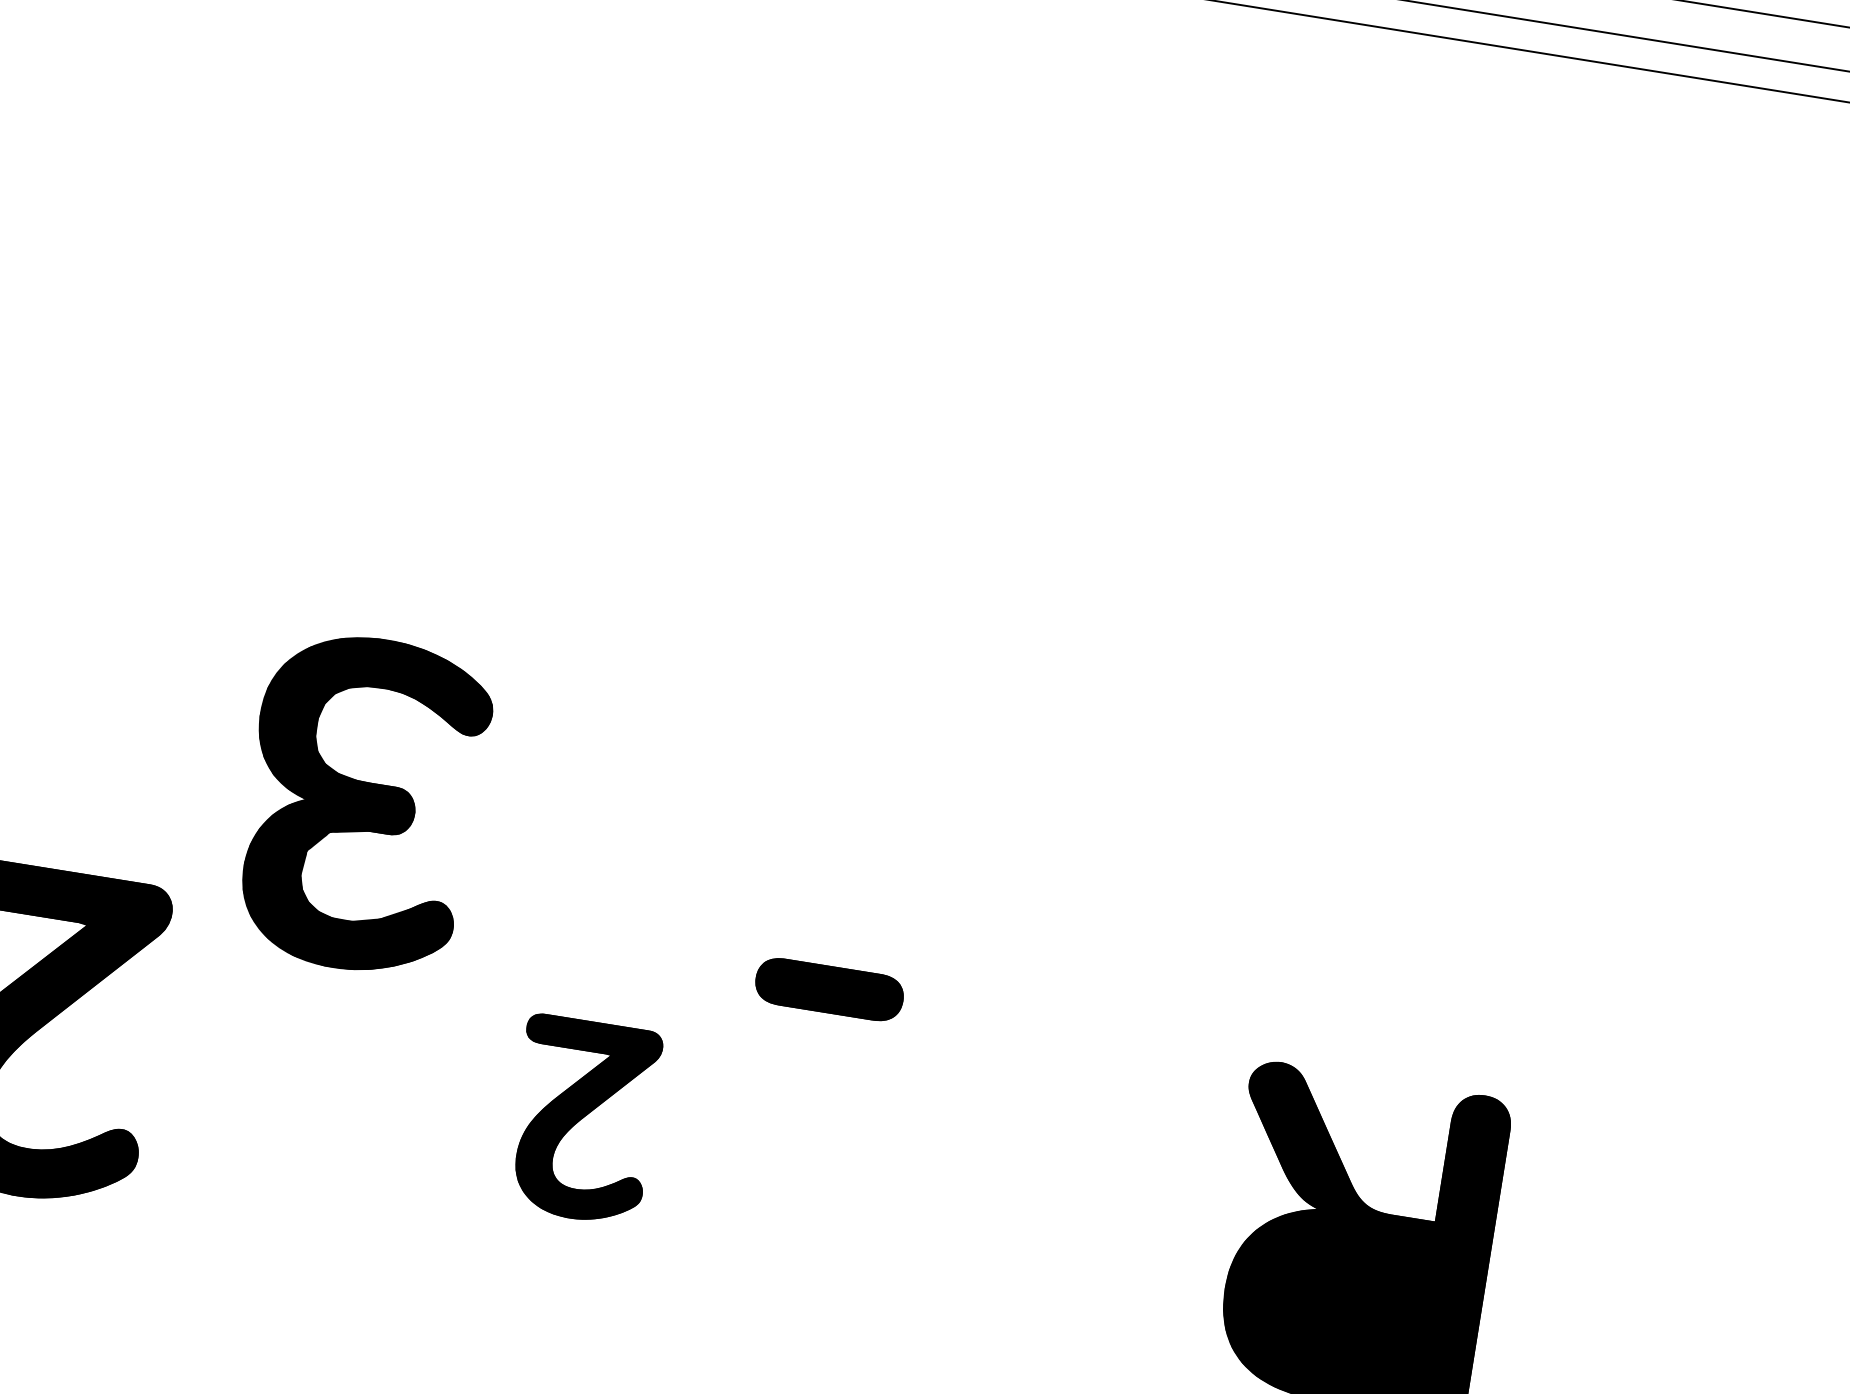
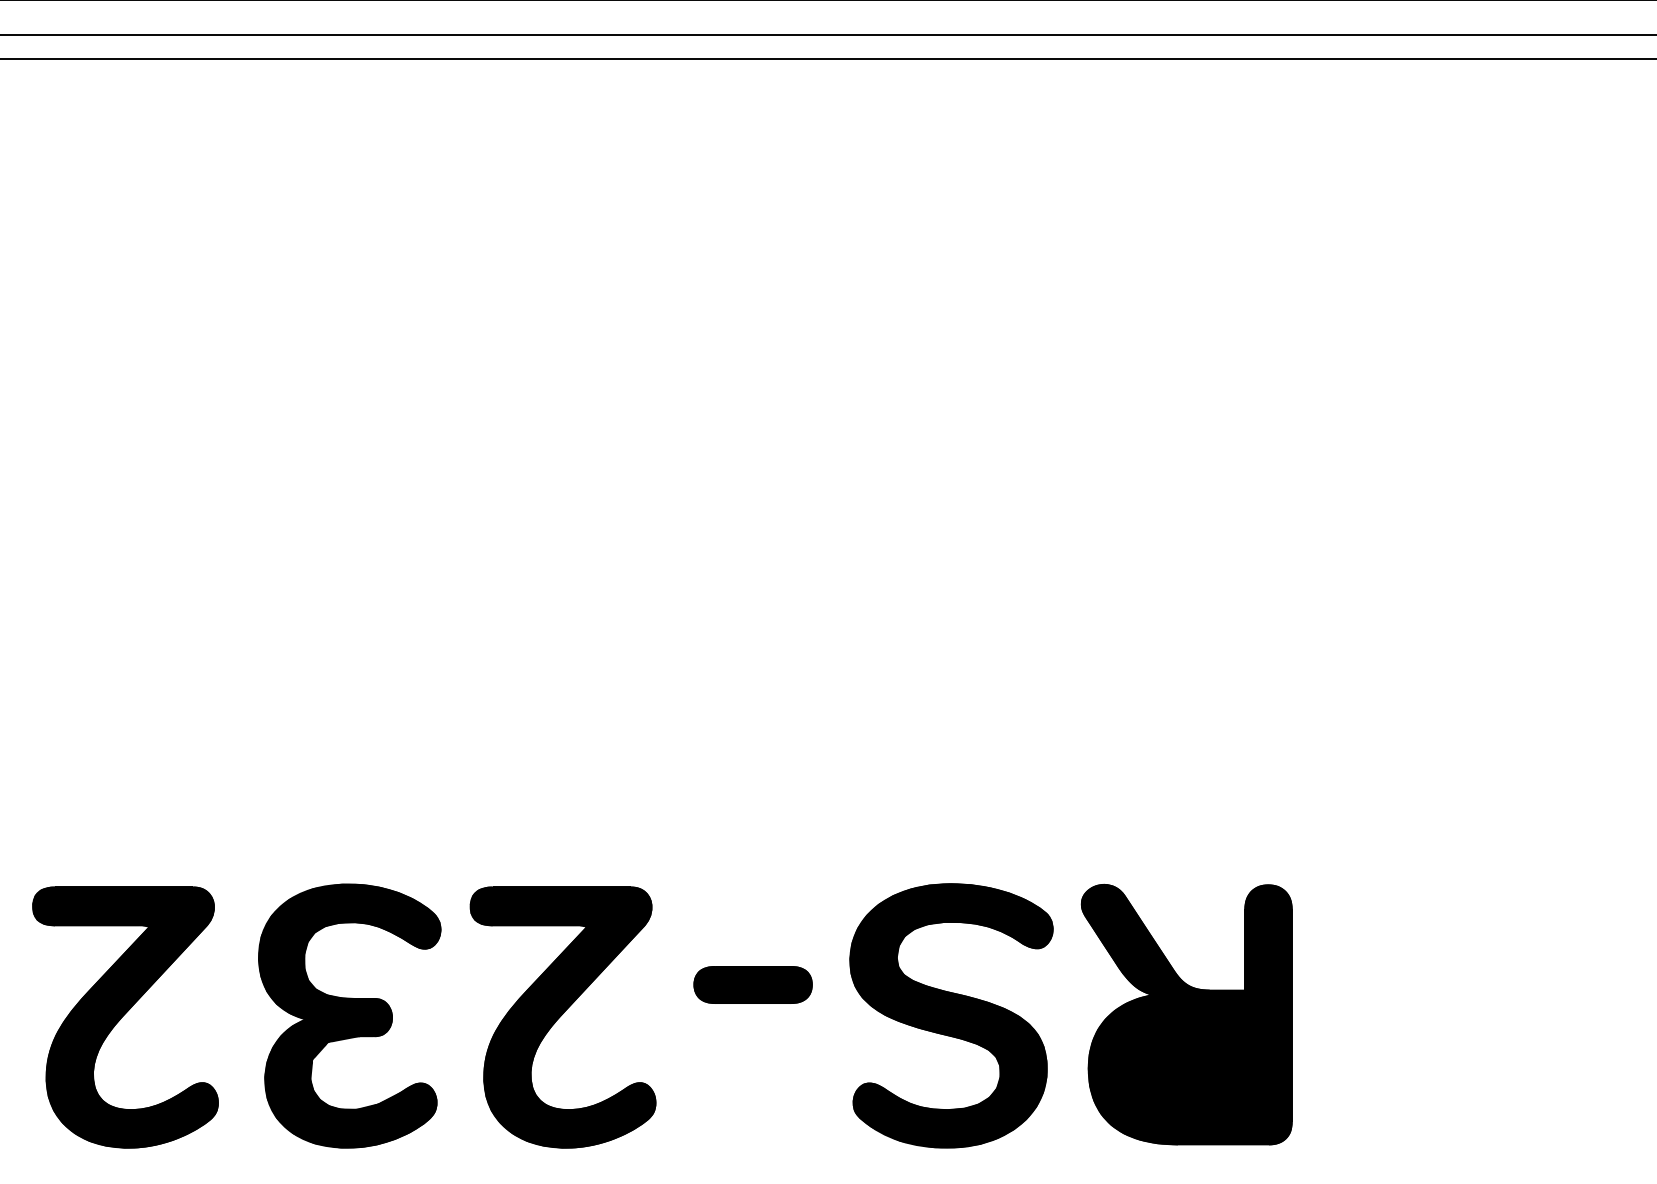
part: (361, 803) -> (349, 1015), moved
part: (828, 988) -> (752, 984), moved
part: (582, 1120) -> (562, 1017), size x1.67
part: (1065, 1195) -> (951, 1015), added

